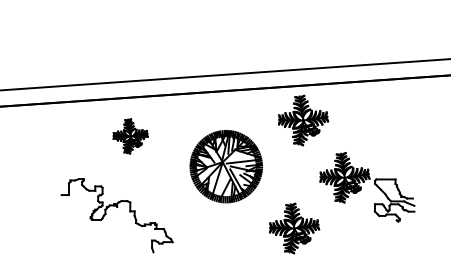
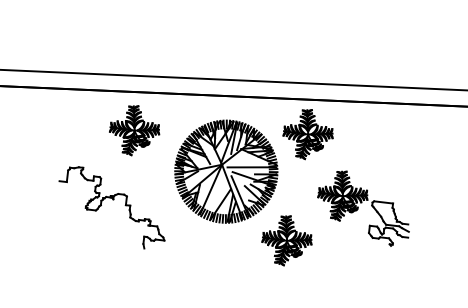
part: (130, 136) -> (134, 130), size x1.43
part: (226, 166) -> (226, 171), size x1.43

